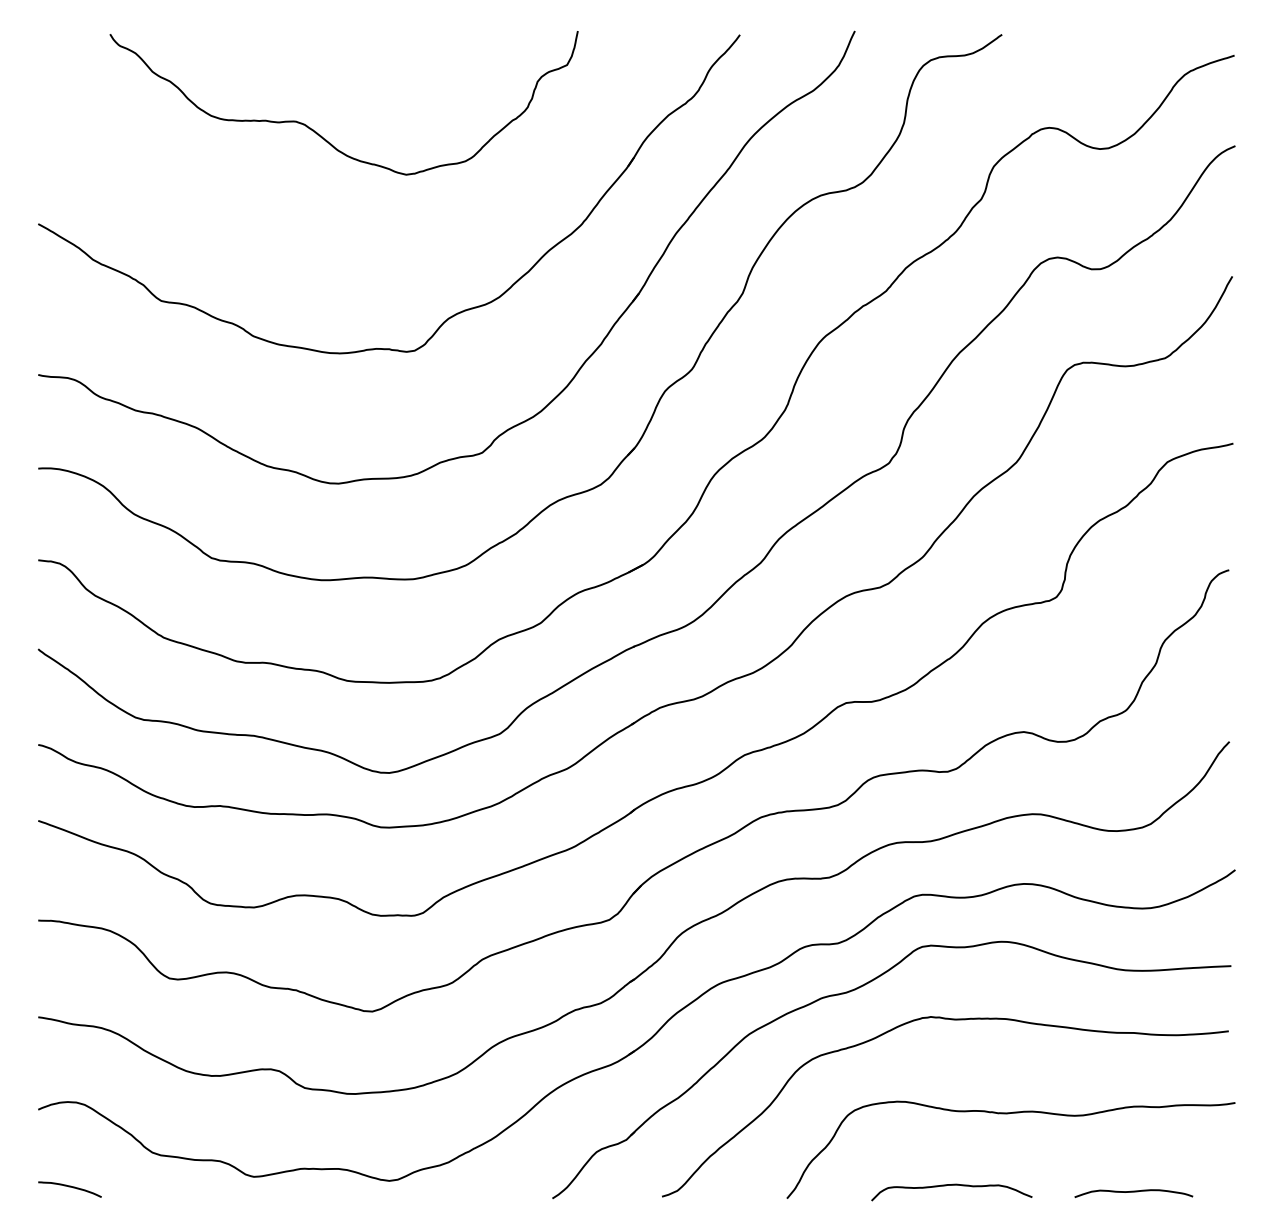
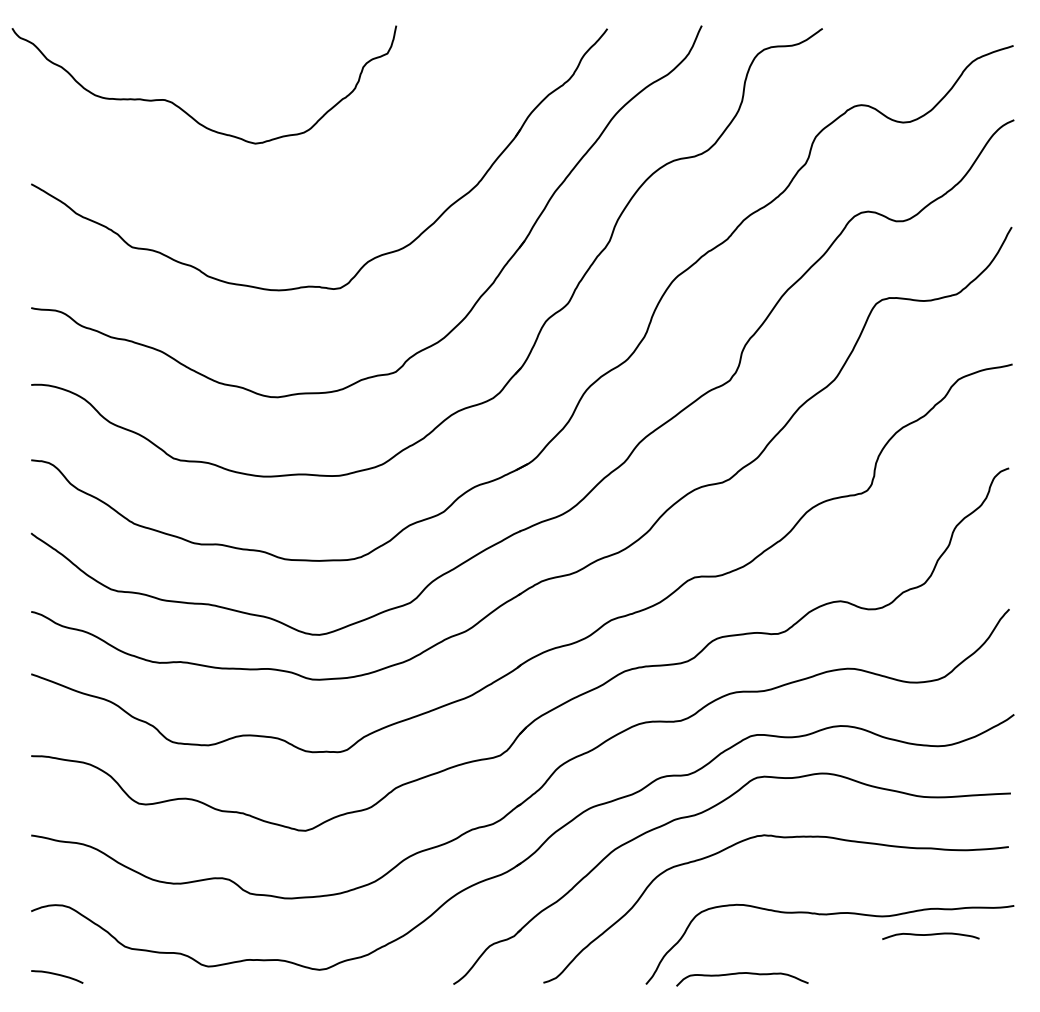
curve: (317, 131) -> (182, 108), moved
curve: (950, 1186) -> (741, 974), moved
curve: (1133, 1192) -> (930, 935), moved

